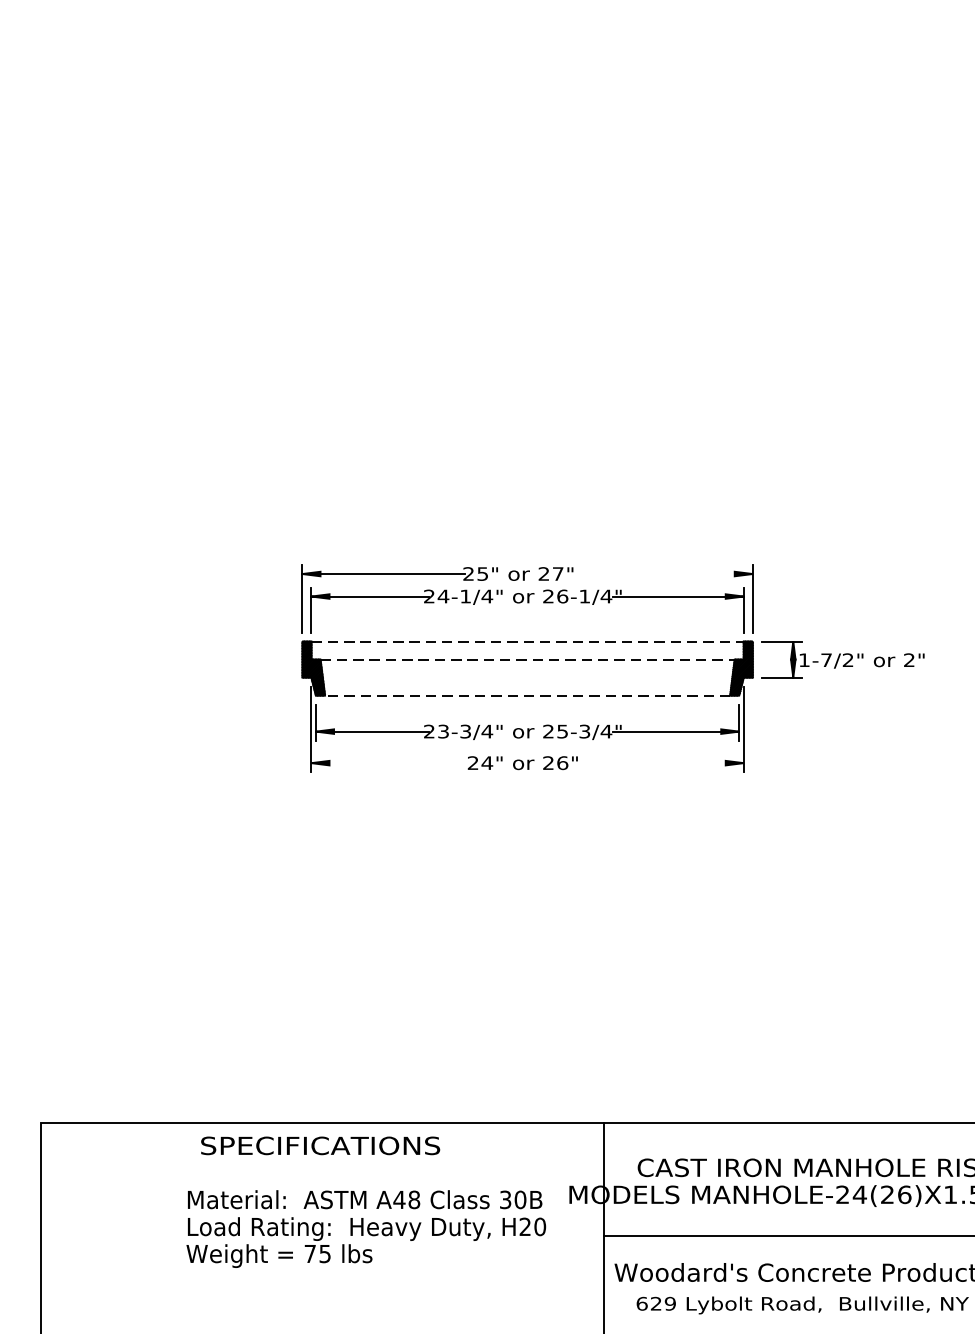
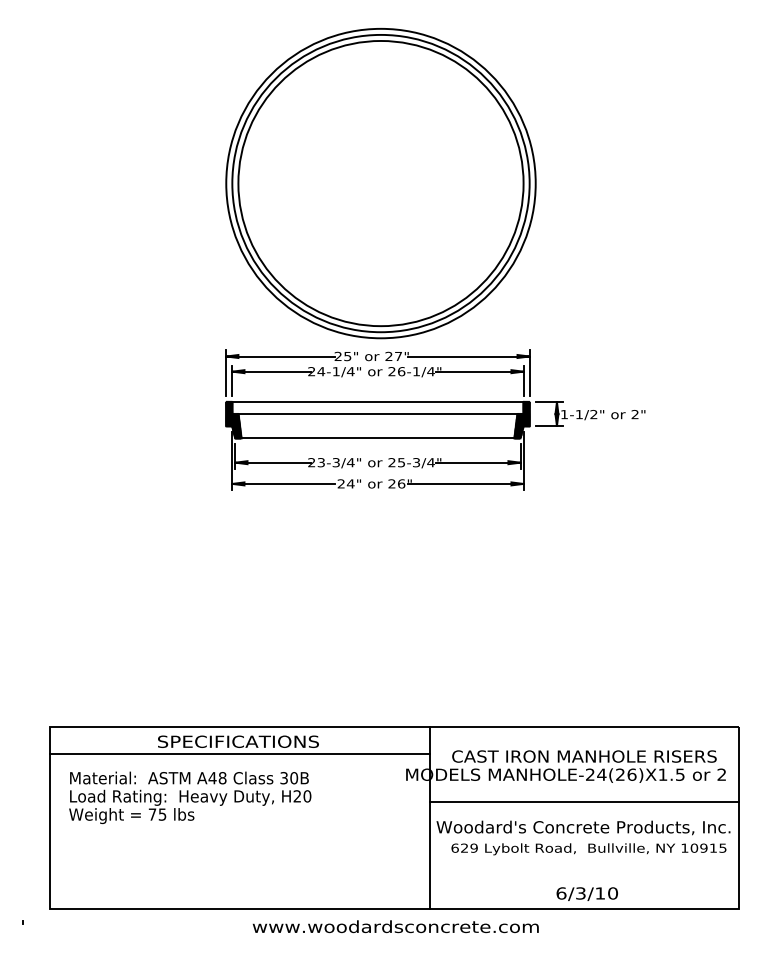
part: (531, 317) -> (380, 183), added
line: (661, 574) -> (468, 356), added
line: (526, 642) -> (377, 402), dashed -> solid
line: (526, 660) -> (377, 414), dashed -> solid
text: (826, 660) -> (579, 414), 1-7/2" -> 1-1/2"
line: (526, 695) -> (377, 438), dashed -> solid
line: (387, 762) -> (283, 483), added
line: (657, 762) -> (465, 483), added
line: (322, 1163) -> (239, 753), added
text: (366, 1228) -> (190, 797), moved

